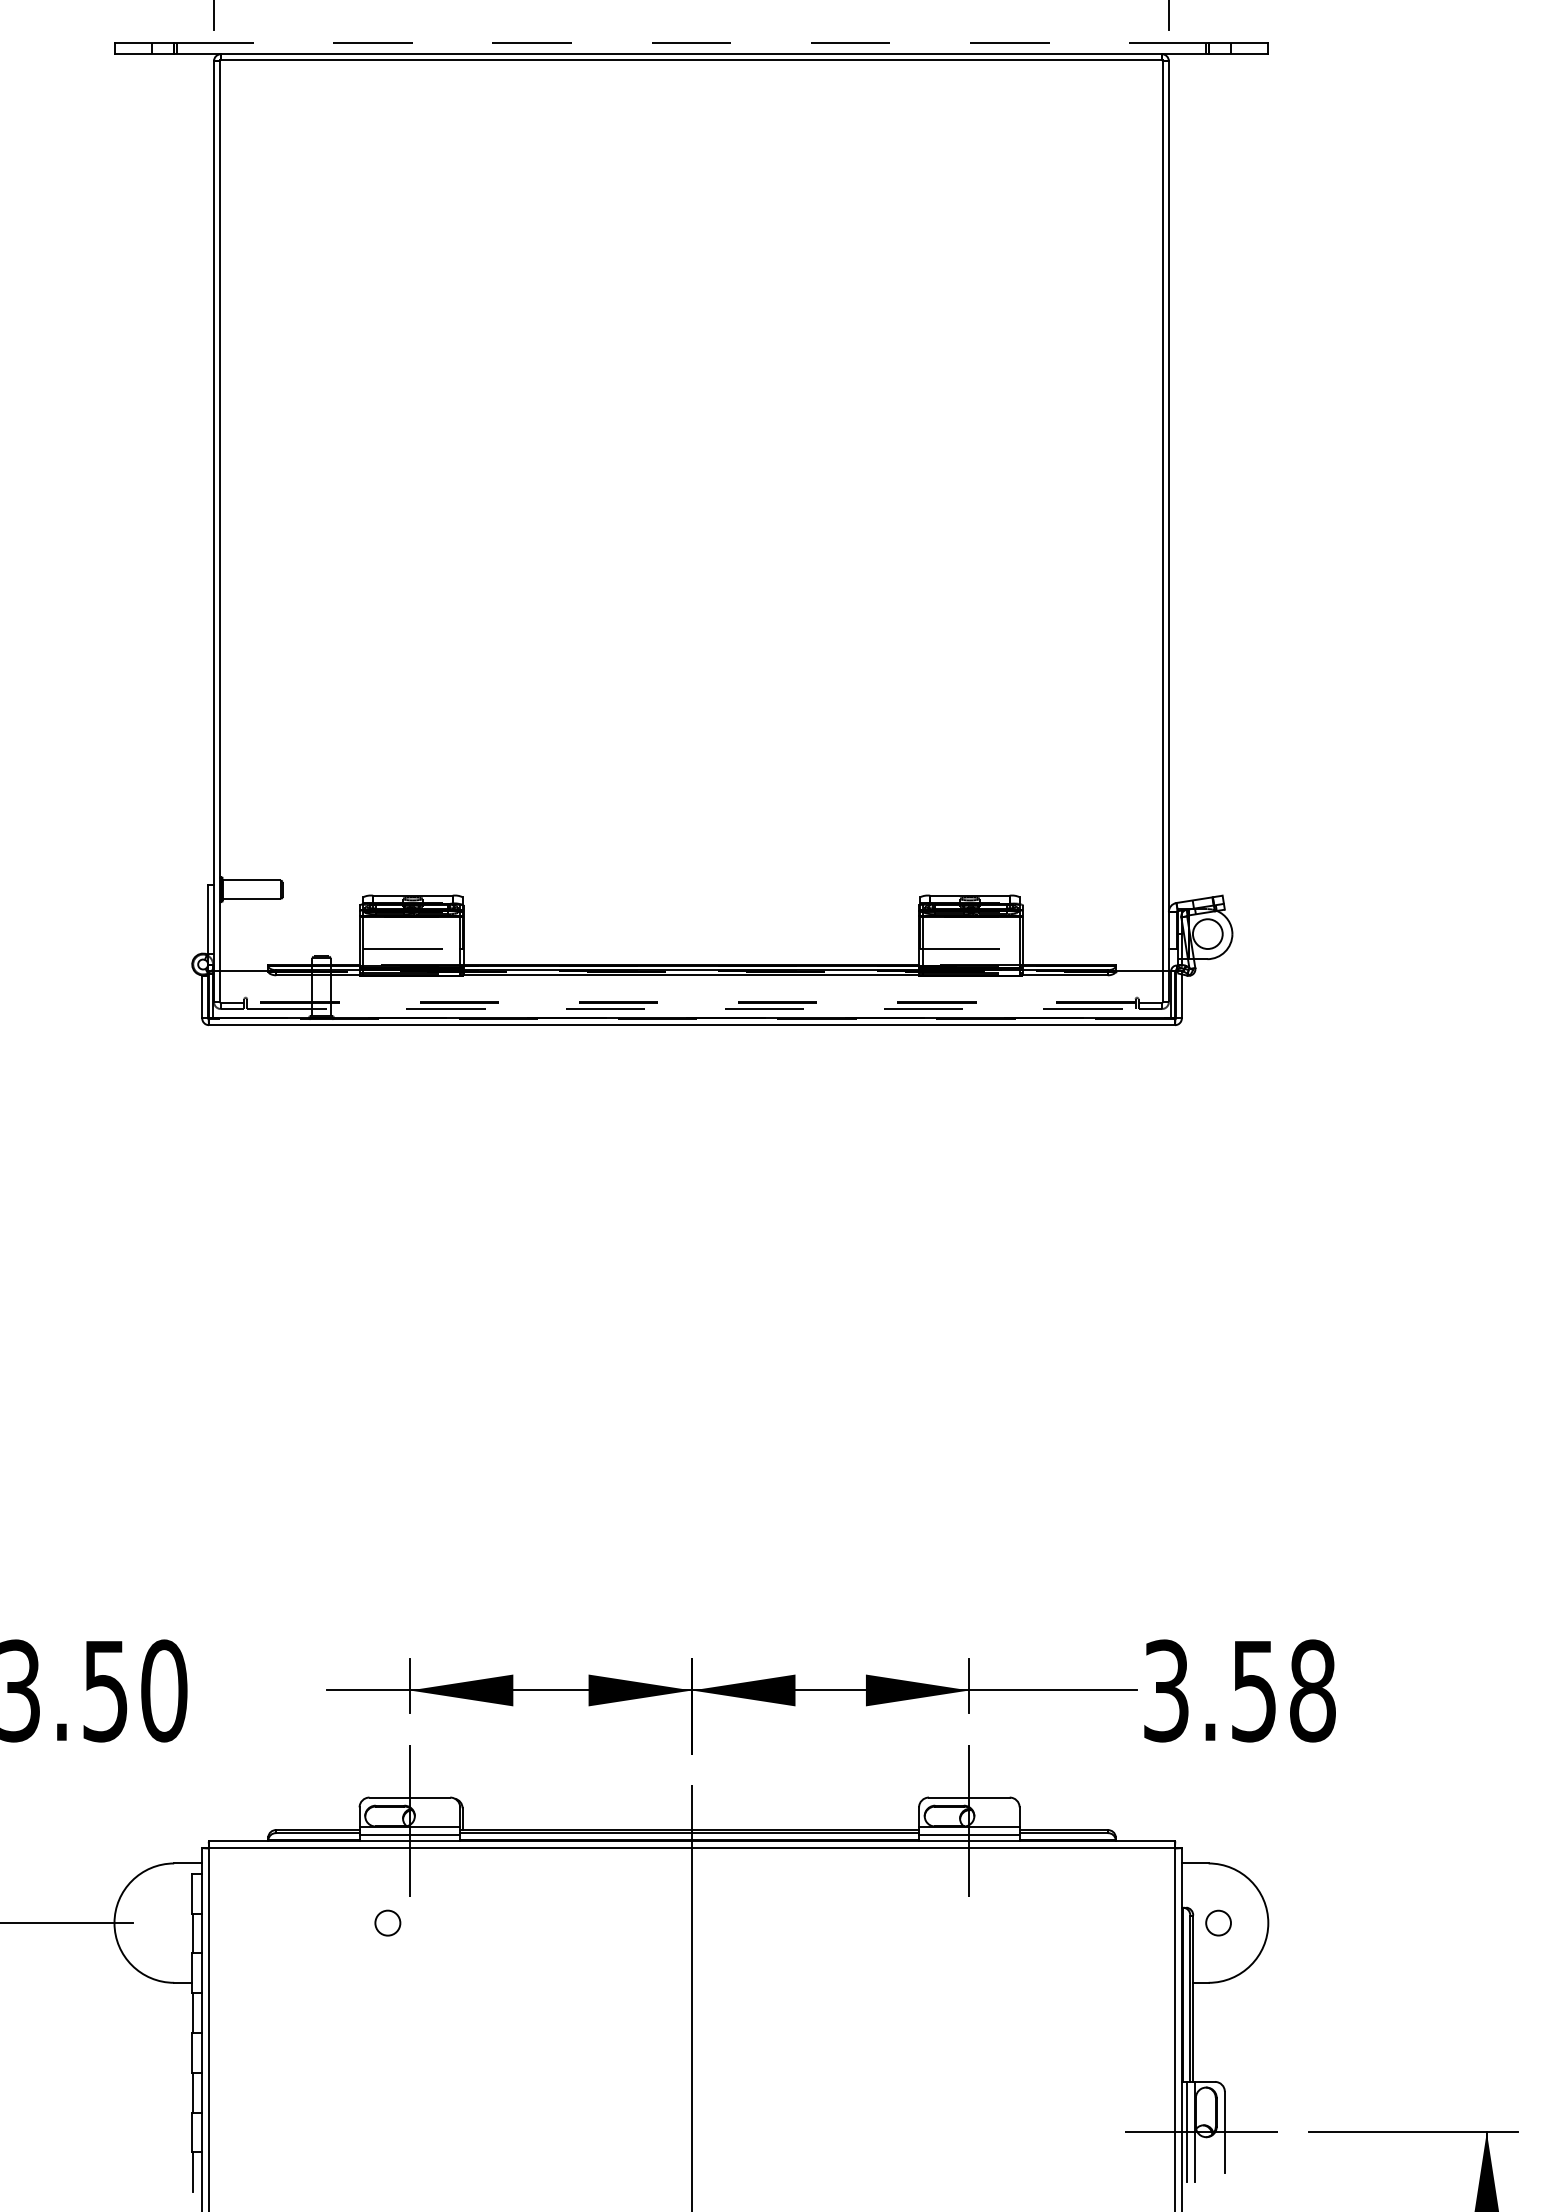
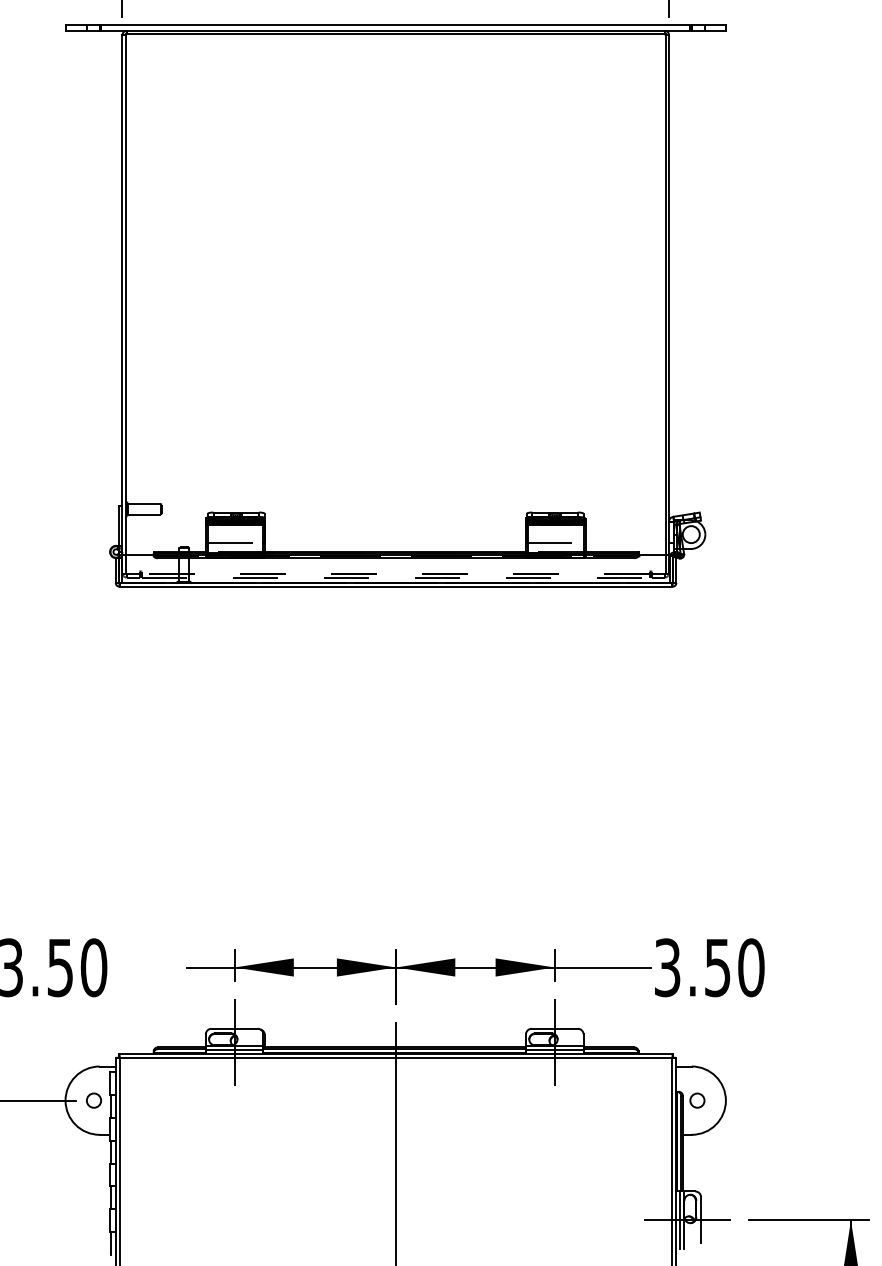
line: (692, 42) -> (396, 24), dashed -> solid
text: (1313, 1690) -> (751, 967), 3.58 -> 3.50
circle: (386, 1922) -> (93, 1100), moved

